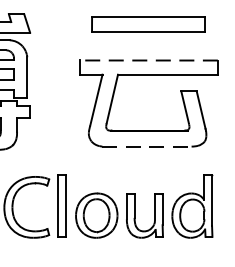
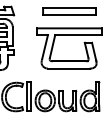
line: (148, 60) -> (69, 28), dashed -> solid
line: (146, 146) -> (68, 68), dashed -> solid

